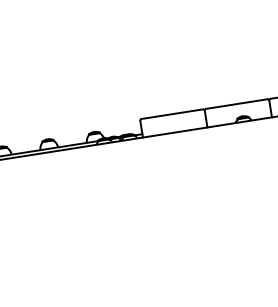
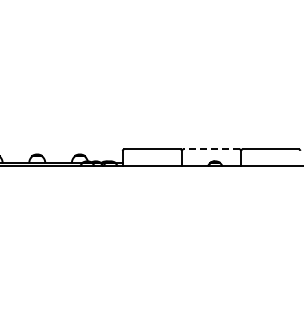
line: (236, 104) -> (211, 149), solid -> dashed

